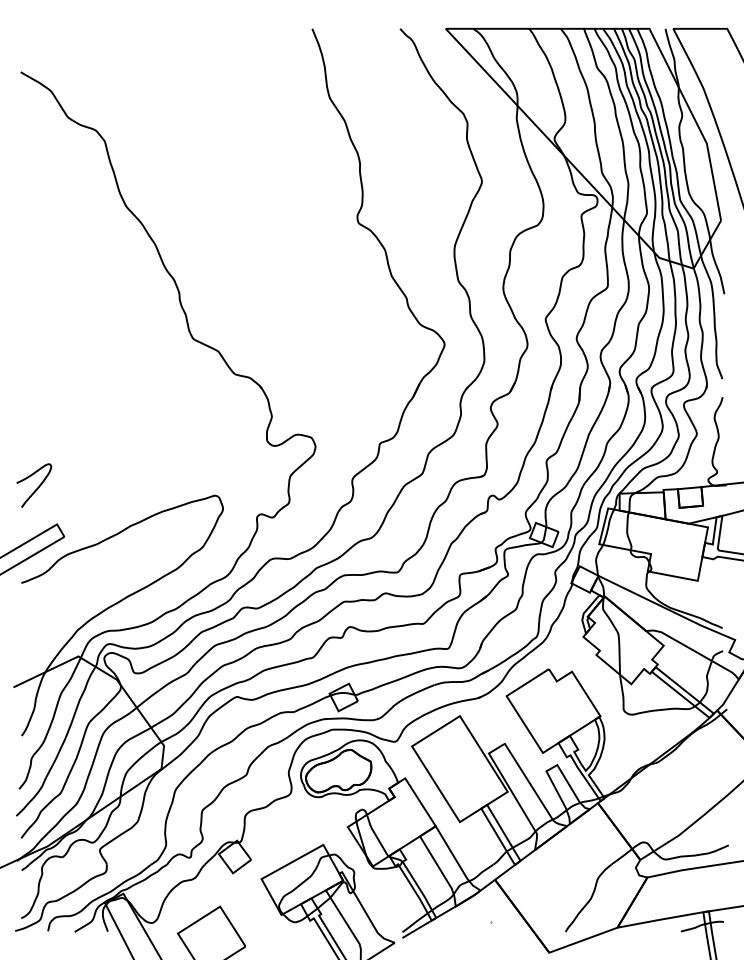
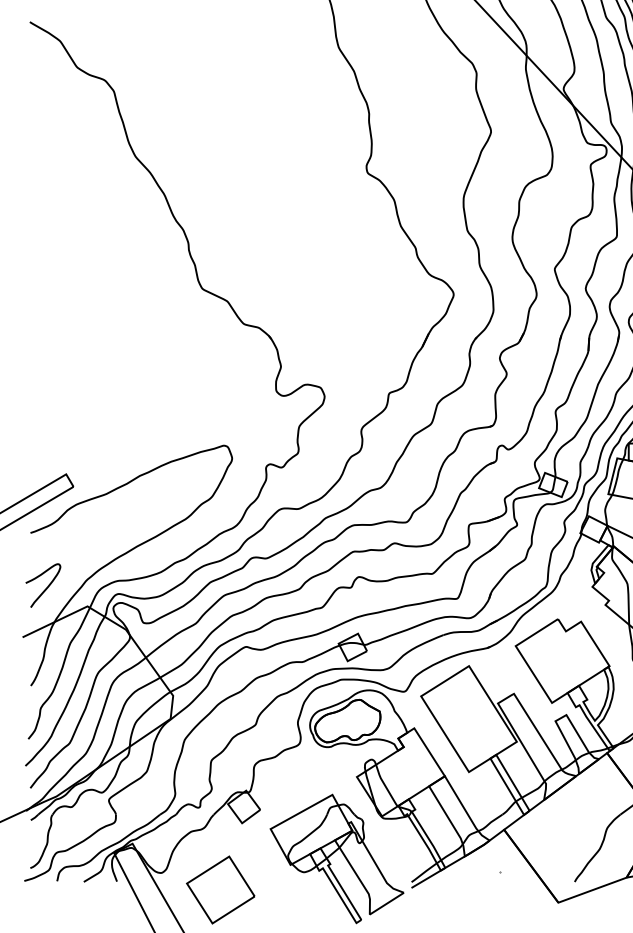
curve: (37, 487) -> (46, 587), moved

